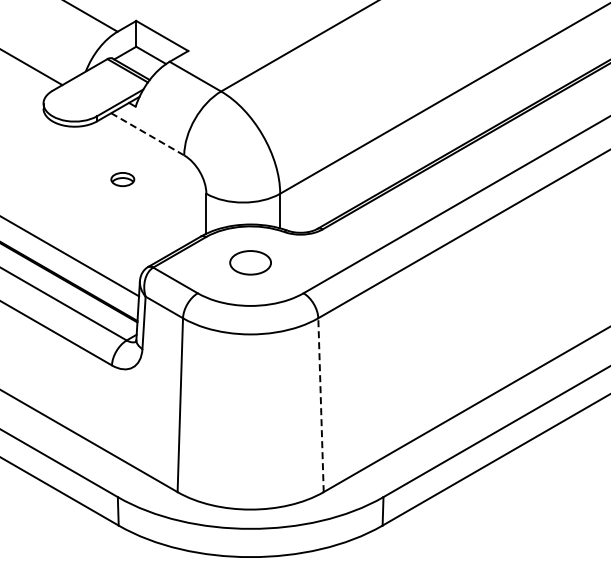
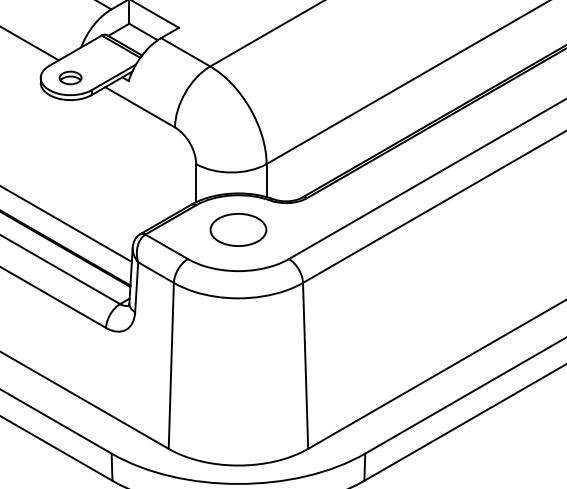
line: (148, 134) -> (140, 107), dashed -> solid
part: (122, 179) -> (70, 77), moved
part: (250, 262) -> (238, 229), size x1.43
line: (321, 405) -> (306, 366), dashed -> solid

